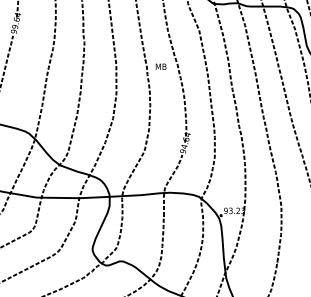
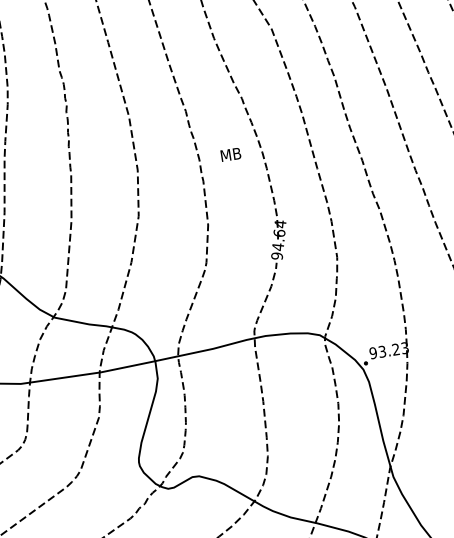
text: (160, 66) -> (229, 154), moved

